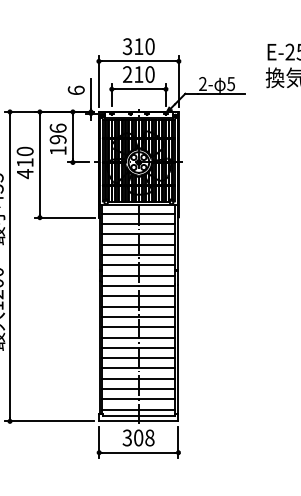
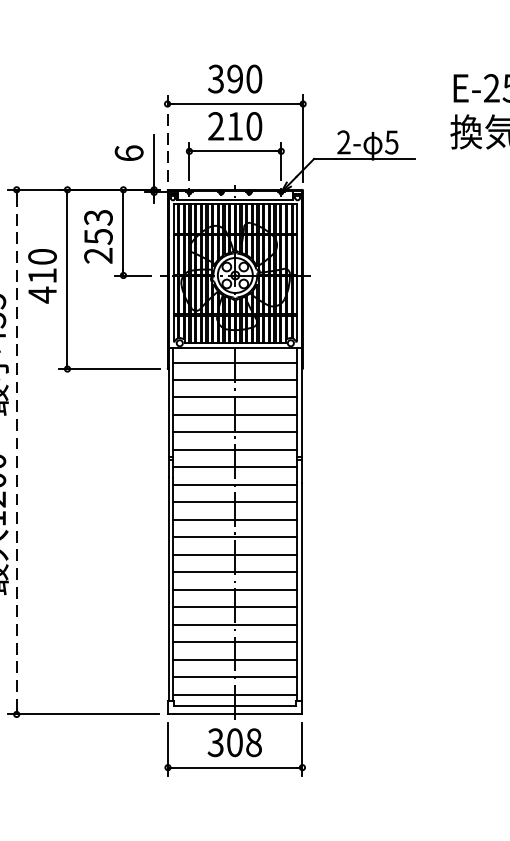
text: (138, 46) -> (234, 78), 310 -> 390
line: (98, 81) -> (166, 138), solid -> dashed
text: (57, 139) -> (97, 236), 196 -> 253
line: (9, 266) -> (15, 451), solid -> dashed

